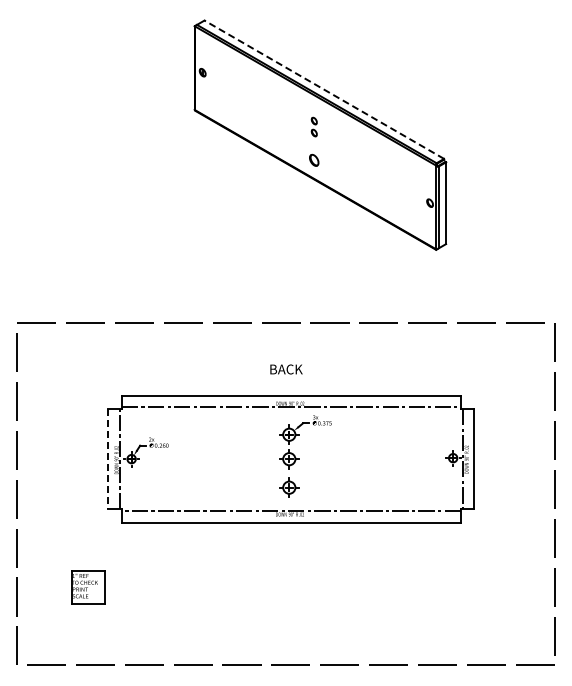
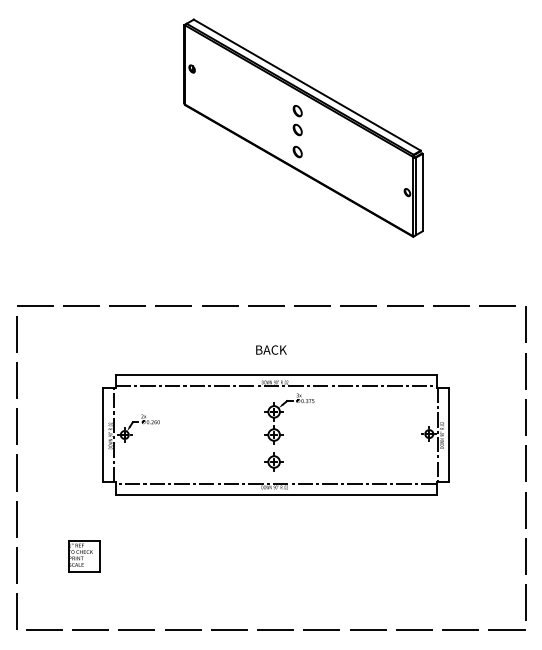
line: (323, 89) -> (306, 84), dashed -> solid
part: (314, 126) -> (297, 119), size x1.67
line: (108, 459) -> (102, 435), dashed -> solid

